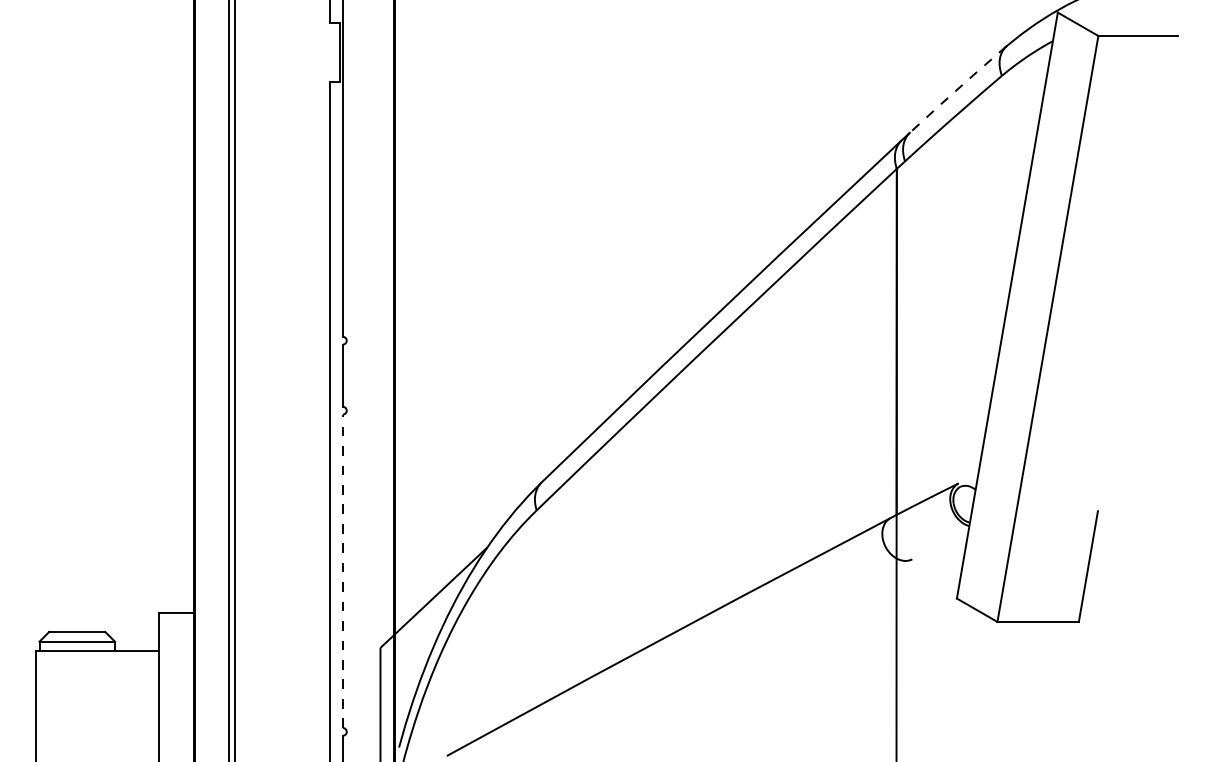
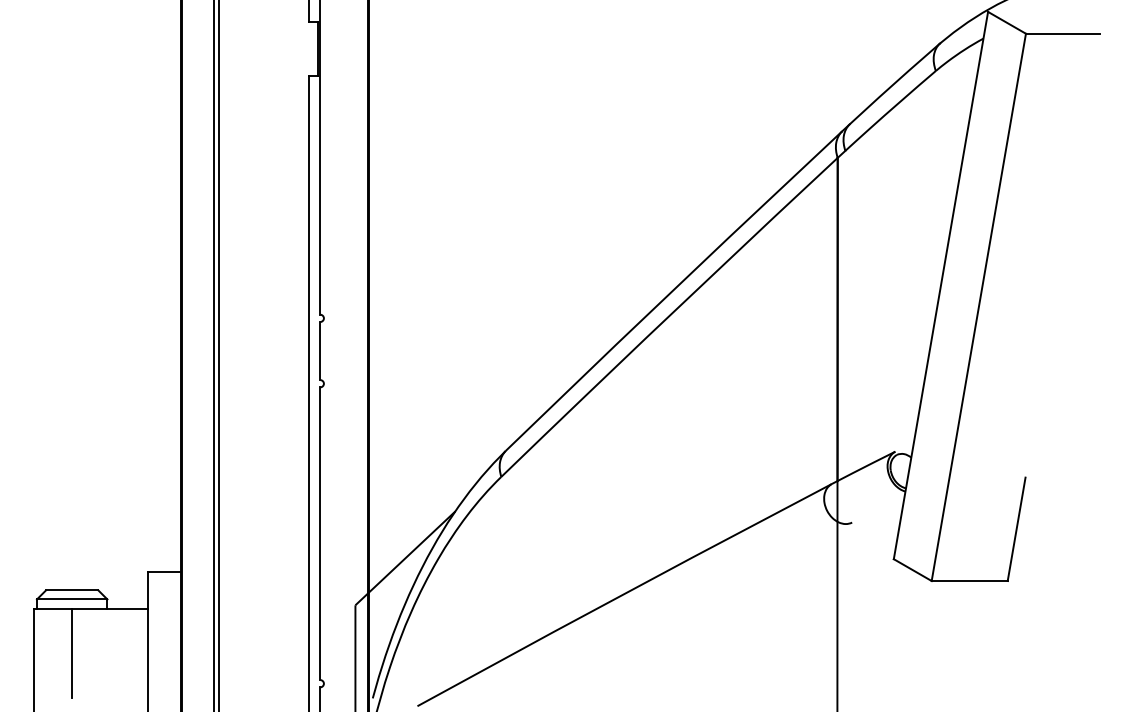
line: (957, 89) -> (894, 83), dashed -> solid
line: (342, 571) -> (319, 533), dashed -> solid
line: (77, 698) -> (72, 652), added

